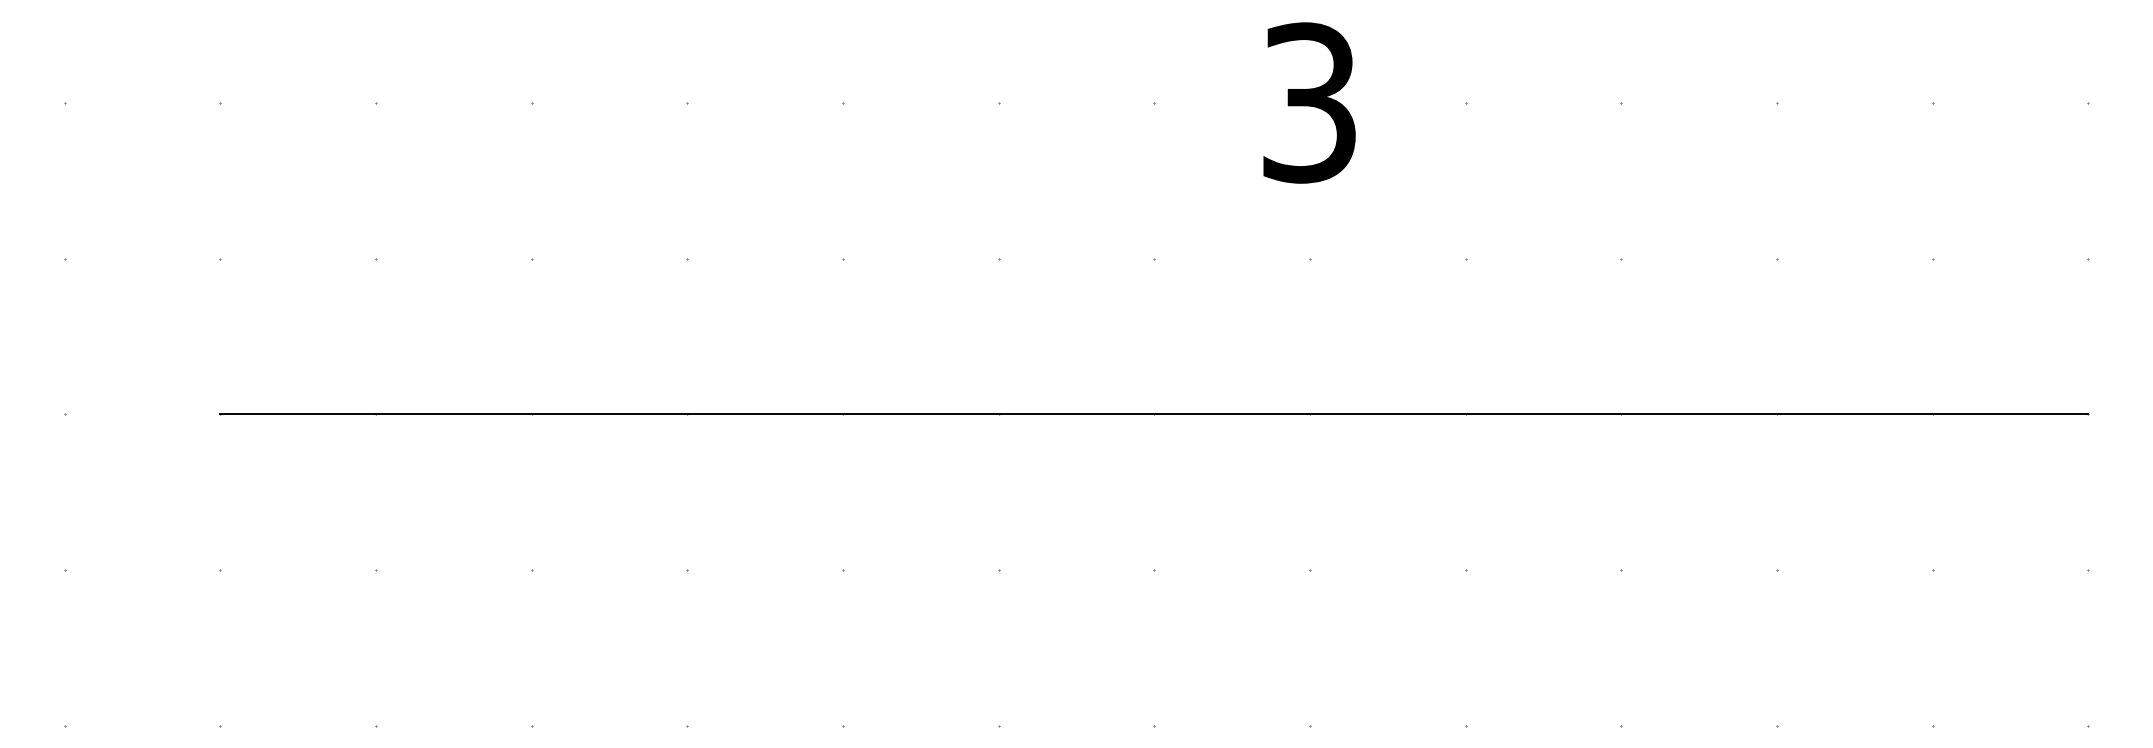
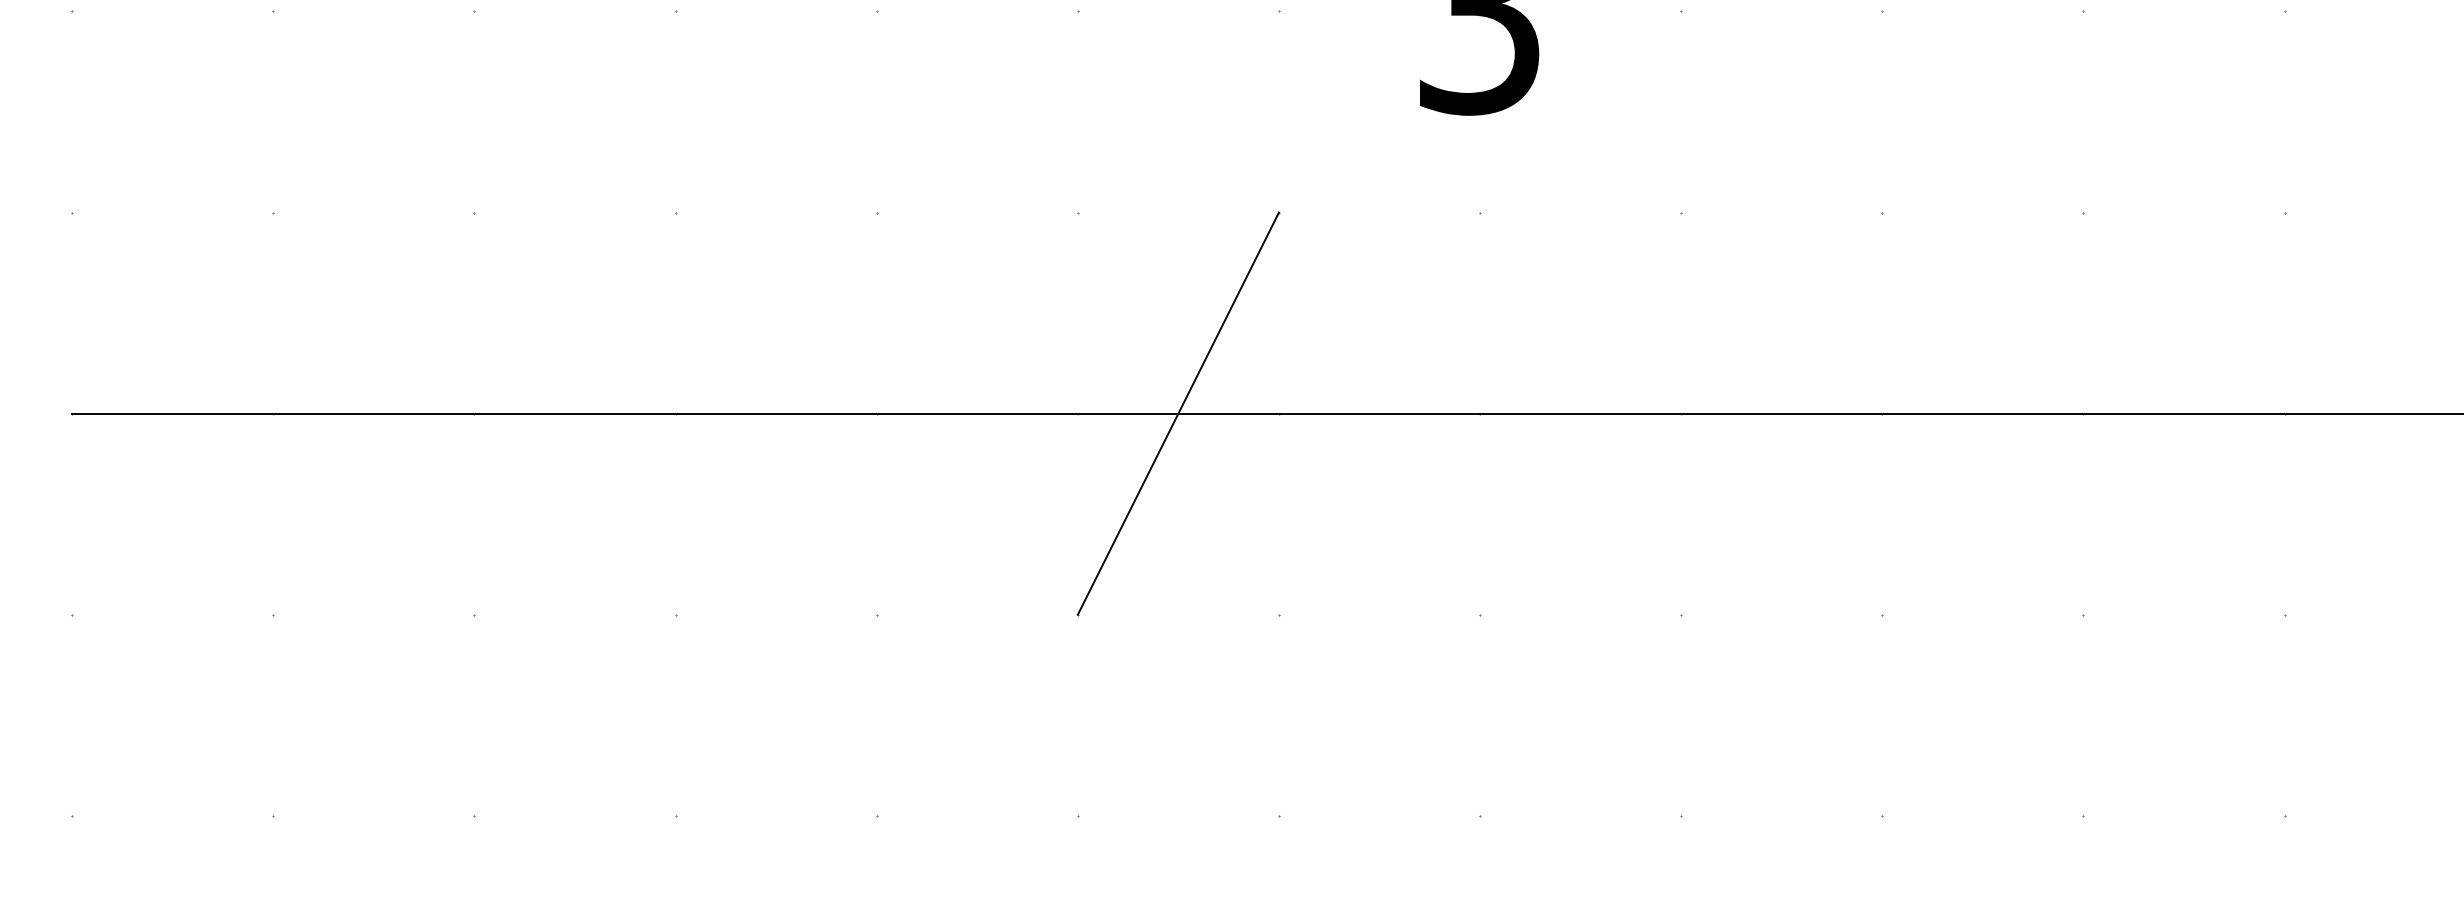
line: (1076, 414) -> (1178, 413), added

